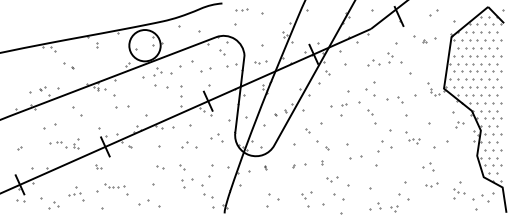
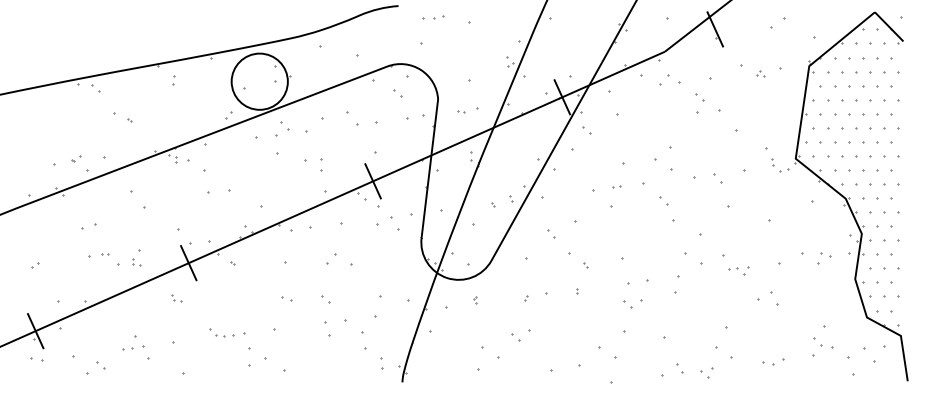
part: (373, 62) -> (669, 79), moved
part: (196, 66) -> (352, 119), size x0.62
part: (174, 92) -> (312, 165), size x0.62
part: (459, 124) -> (823, 258), moved
part: (49, 126) -> (88, 226), size x0.62
part: (216, 137) -> (387, 222), moved
part: (412, 137) -> (735, 264), moved
part: (377, 158) -> (676, 283), size x0.62
part: (332, 179) -> (633, 303), moved
part: (431, 184) -> (773, 361), moved
part: (116, 189) -> (230, 339), moved
part: (306, 195) -> (520, 335), moved
part: (213, 203) -> (382, 364), size x0.62

